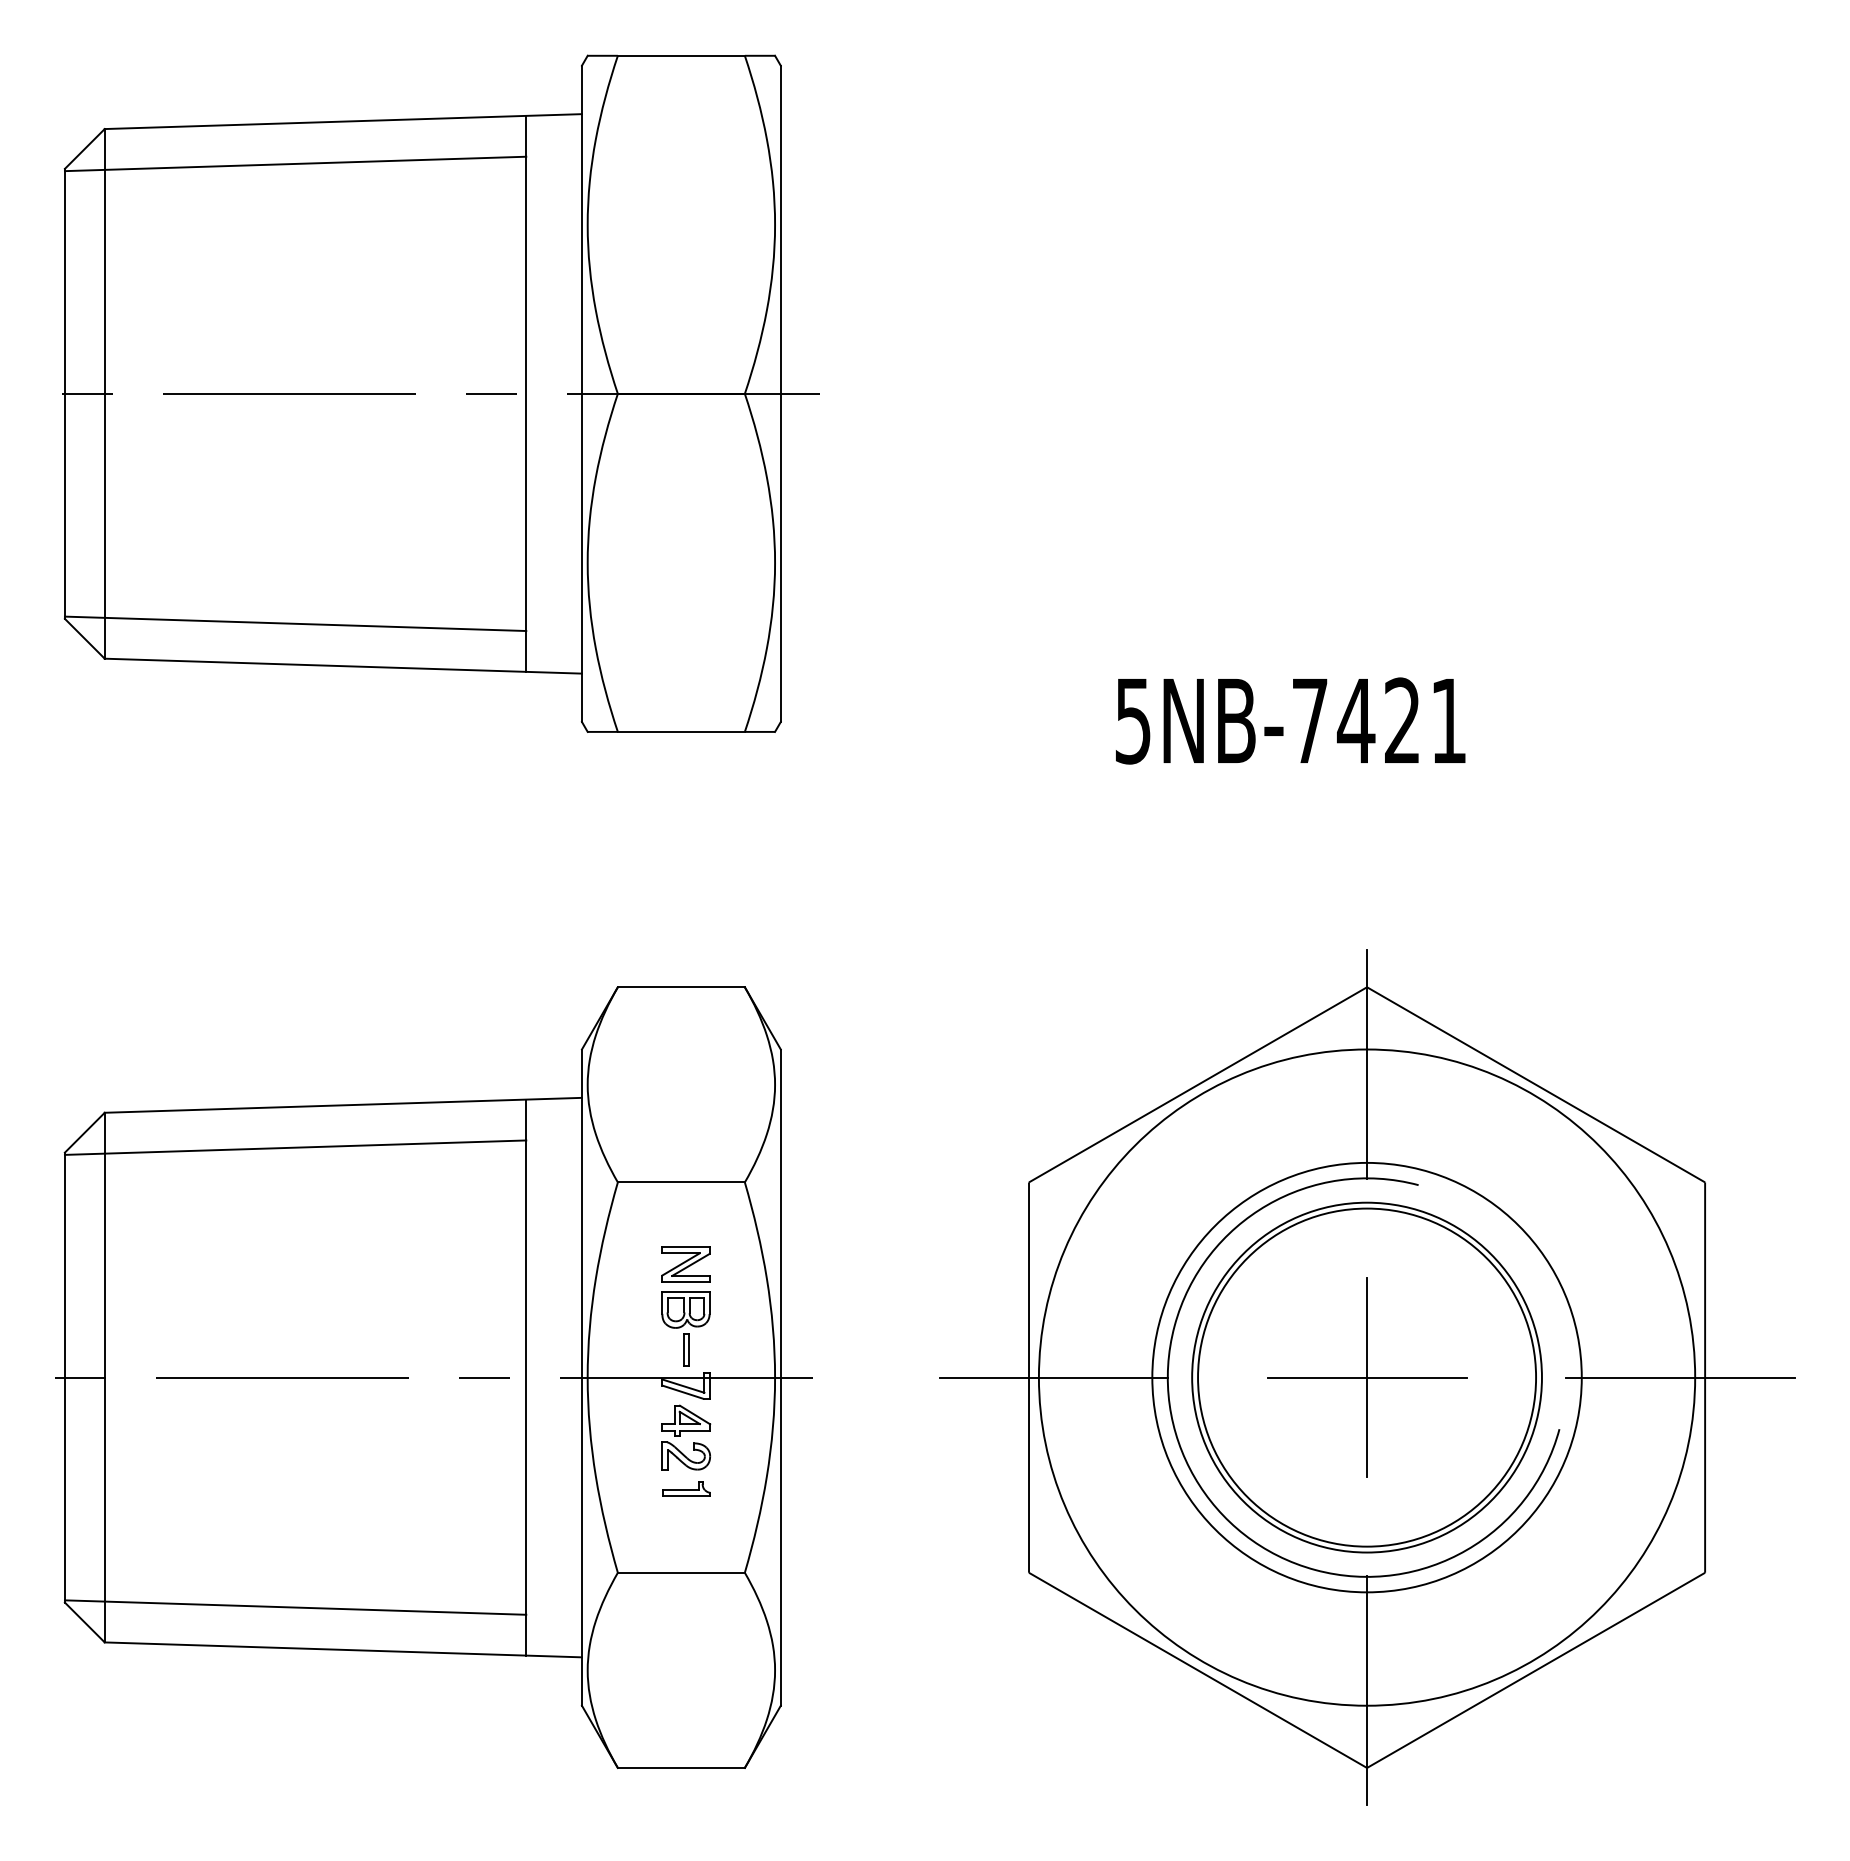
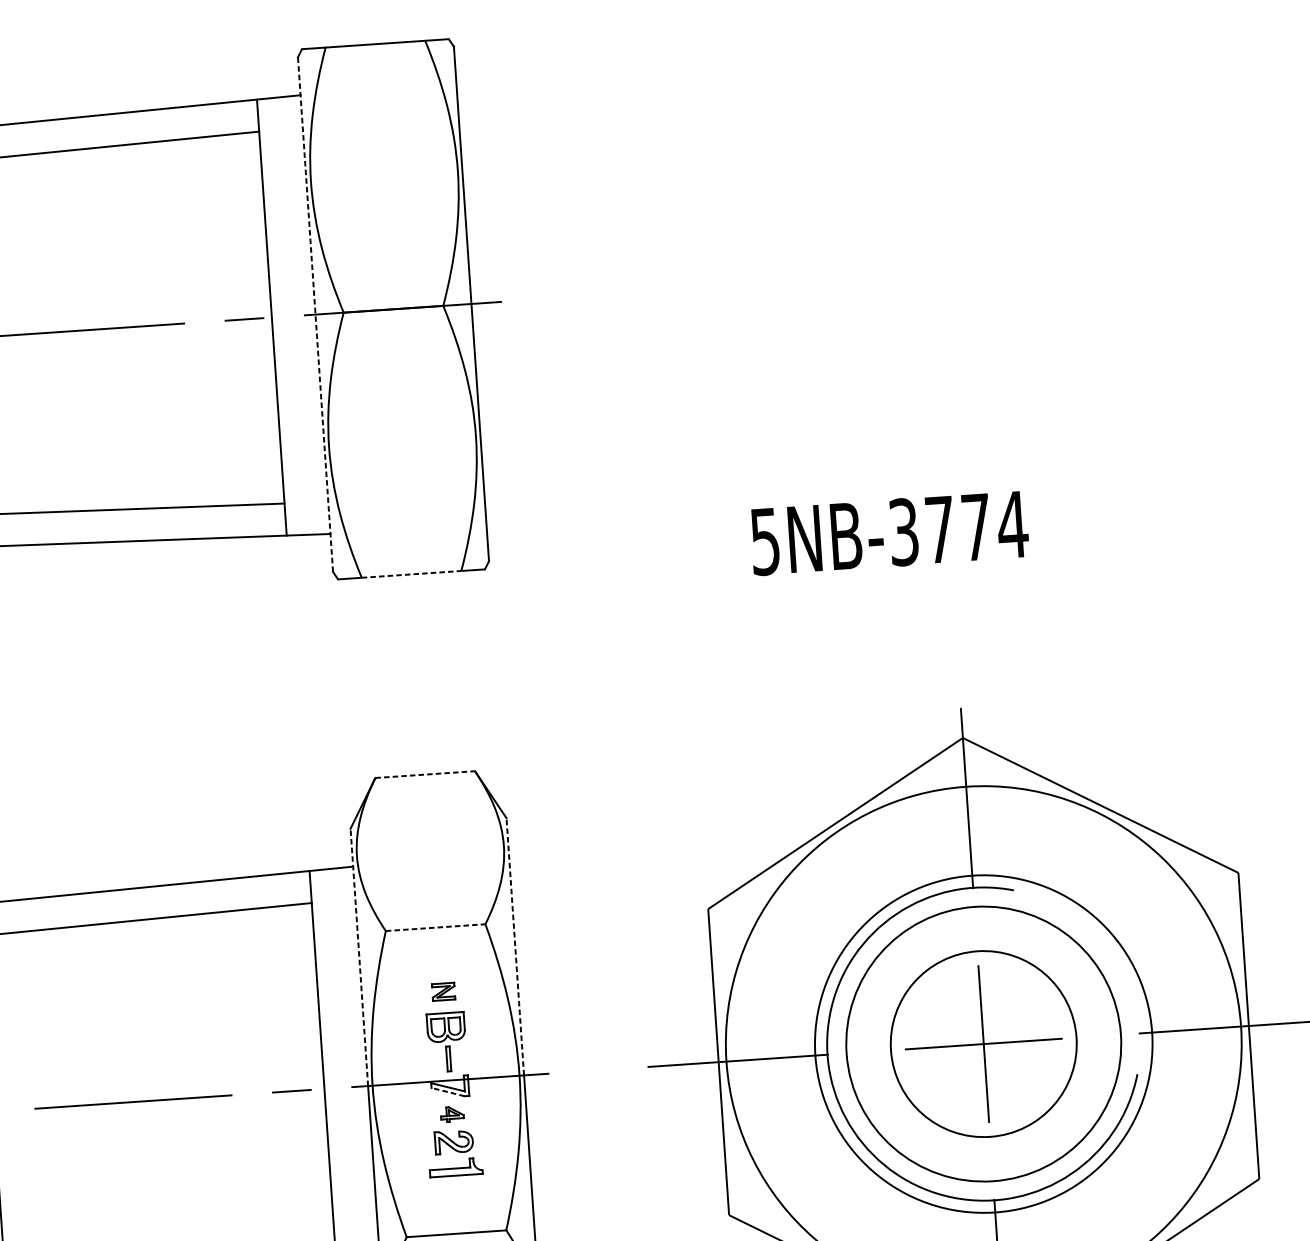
line: (581, 393) -> (315, 314), solid -> dashed
text: (1379, 720) -> (958, 528), 5NB-7421 -> 5NB-3774
line: (681, 731) -> (411, 574), solid -> dashed
line: (681, 987) -> (425, 774), solid -> dashed
line: (681, 1182) -> (435, 927), solid -> dashed
line: (581, 1213) -> (358, 957), solid -> dashed
line: (780, 1213) -> (515, 946), solid -> dashed
part: (685, 1264) -> (443, 991), size x0.6
circle: (1367, 1377) -> (984, 1043), size x0.7
line: (682, 1392) -> (447, 1092), solid -> dashed
part: (686, 1420) -> (452, 1114), size x0.6
part: (686, 1488) -> (456, 1167), size x1.4

